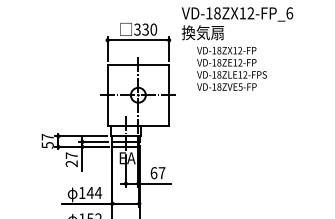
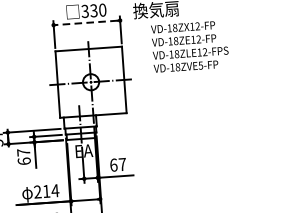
line: (138, 40) -> (87, 23), solid -> dashed
text: (71, 163) -> (23, 161), 27 -> 67
text: (85, 192) -> (41, 191), 144 -> 214

